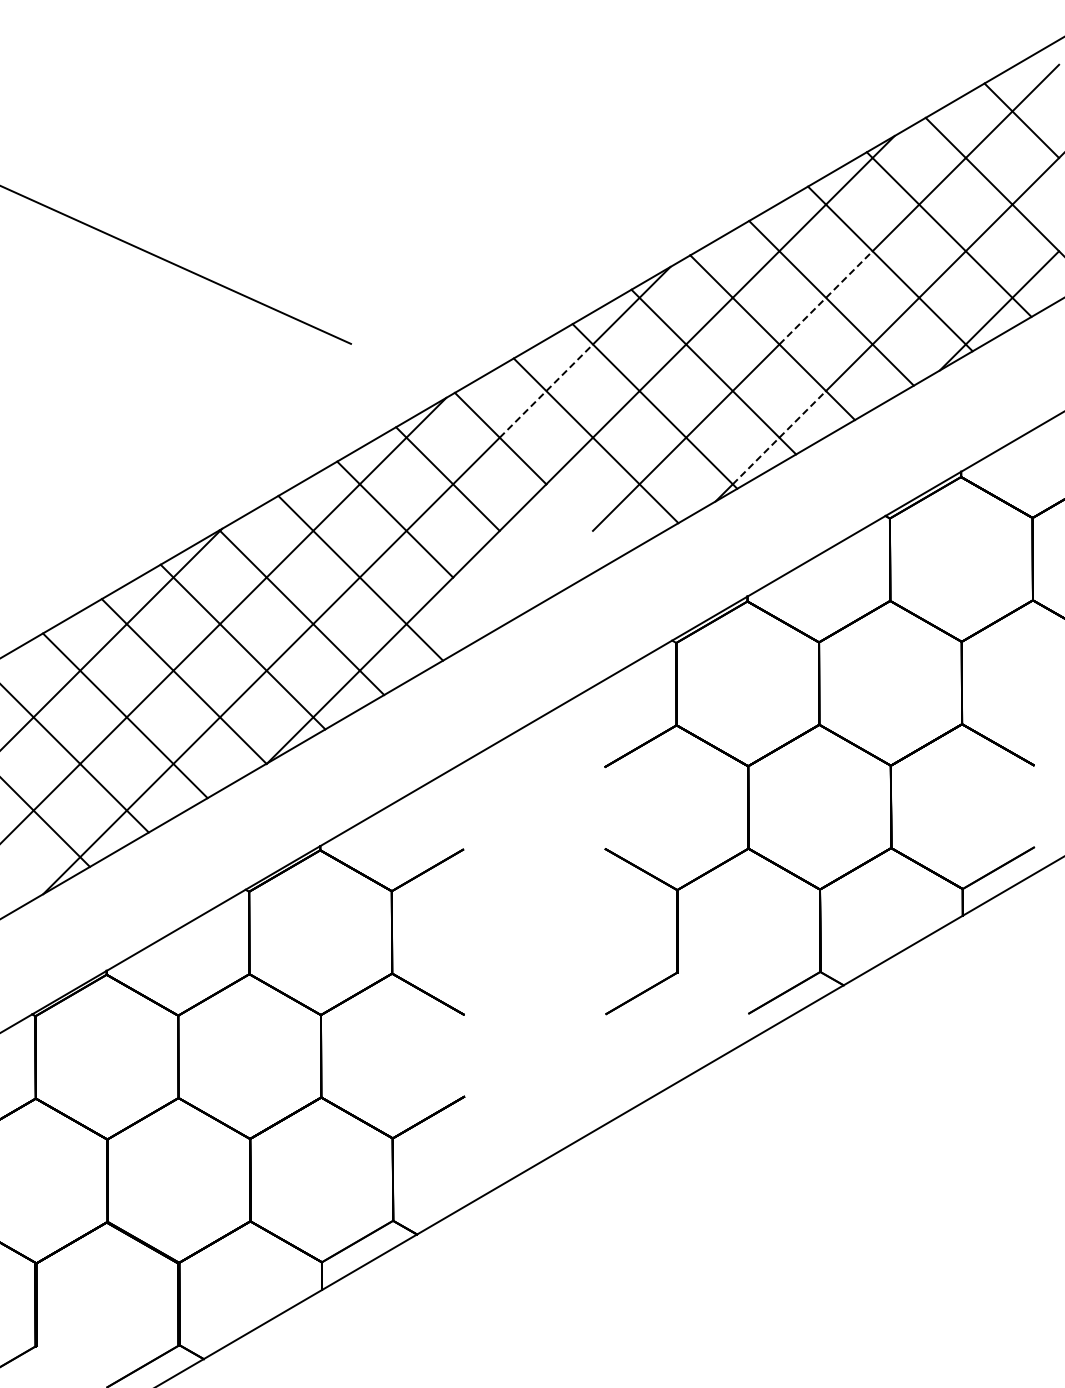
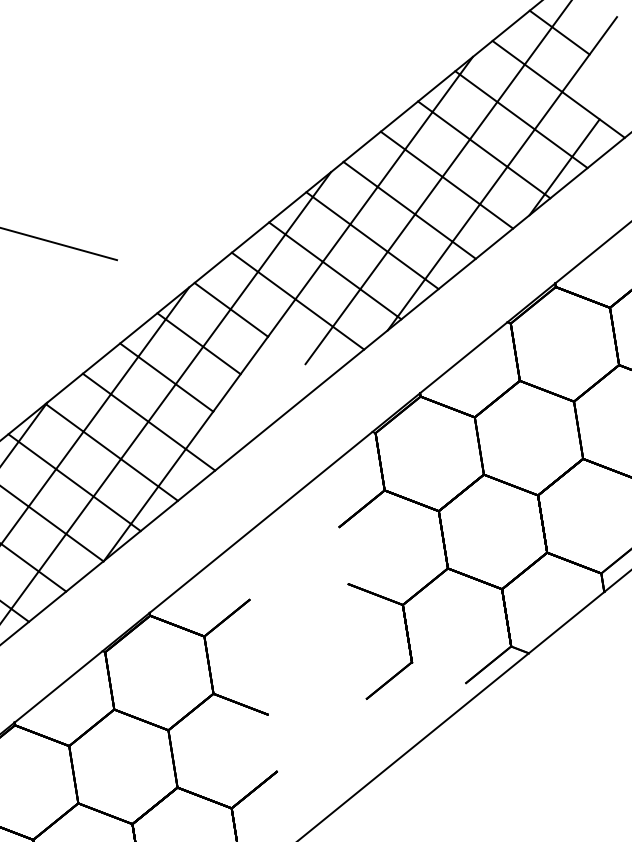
line: (826, 297) -> (442, 176), dashed -> solid
line: (546, 391) -> (258, 272), dashed -> solid
line: (779, 437) -> (425, 279), dashed -> solid

